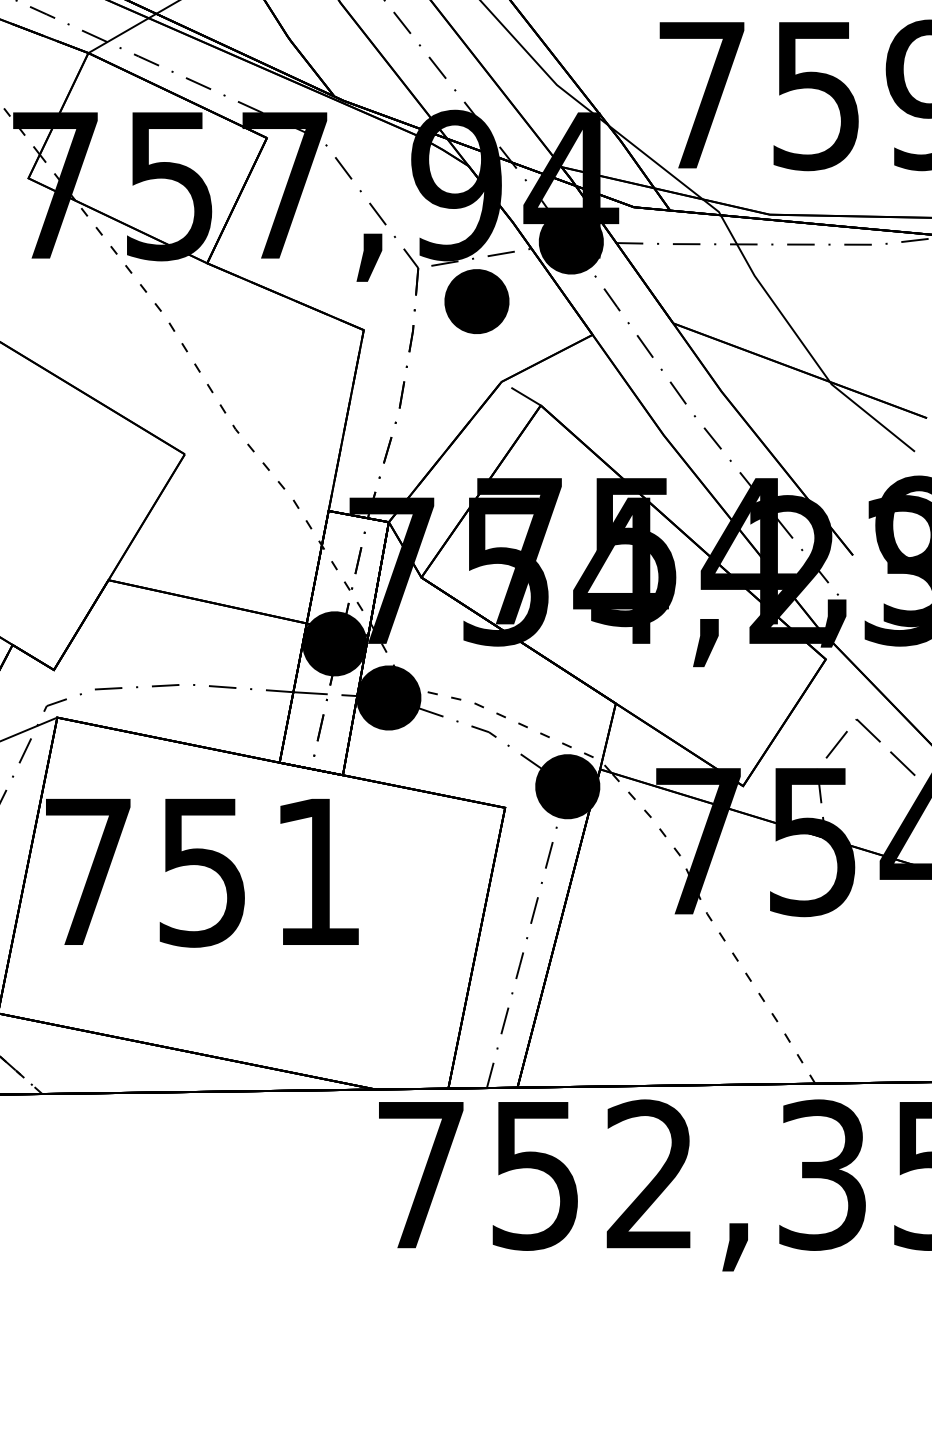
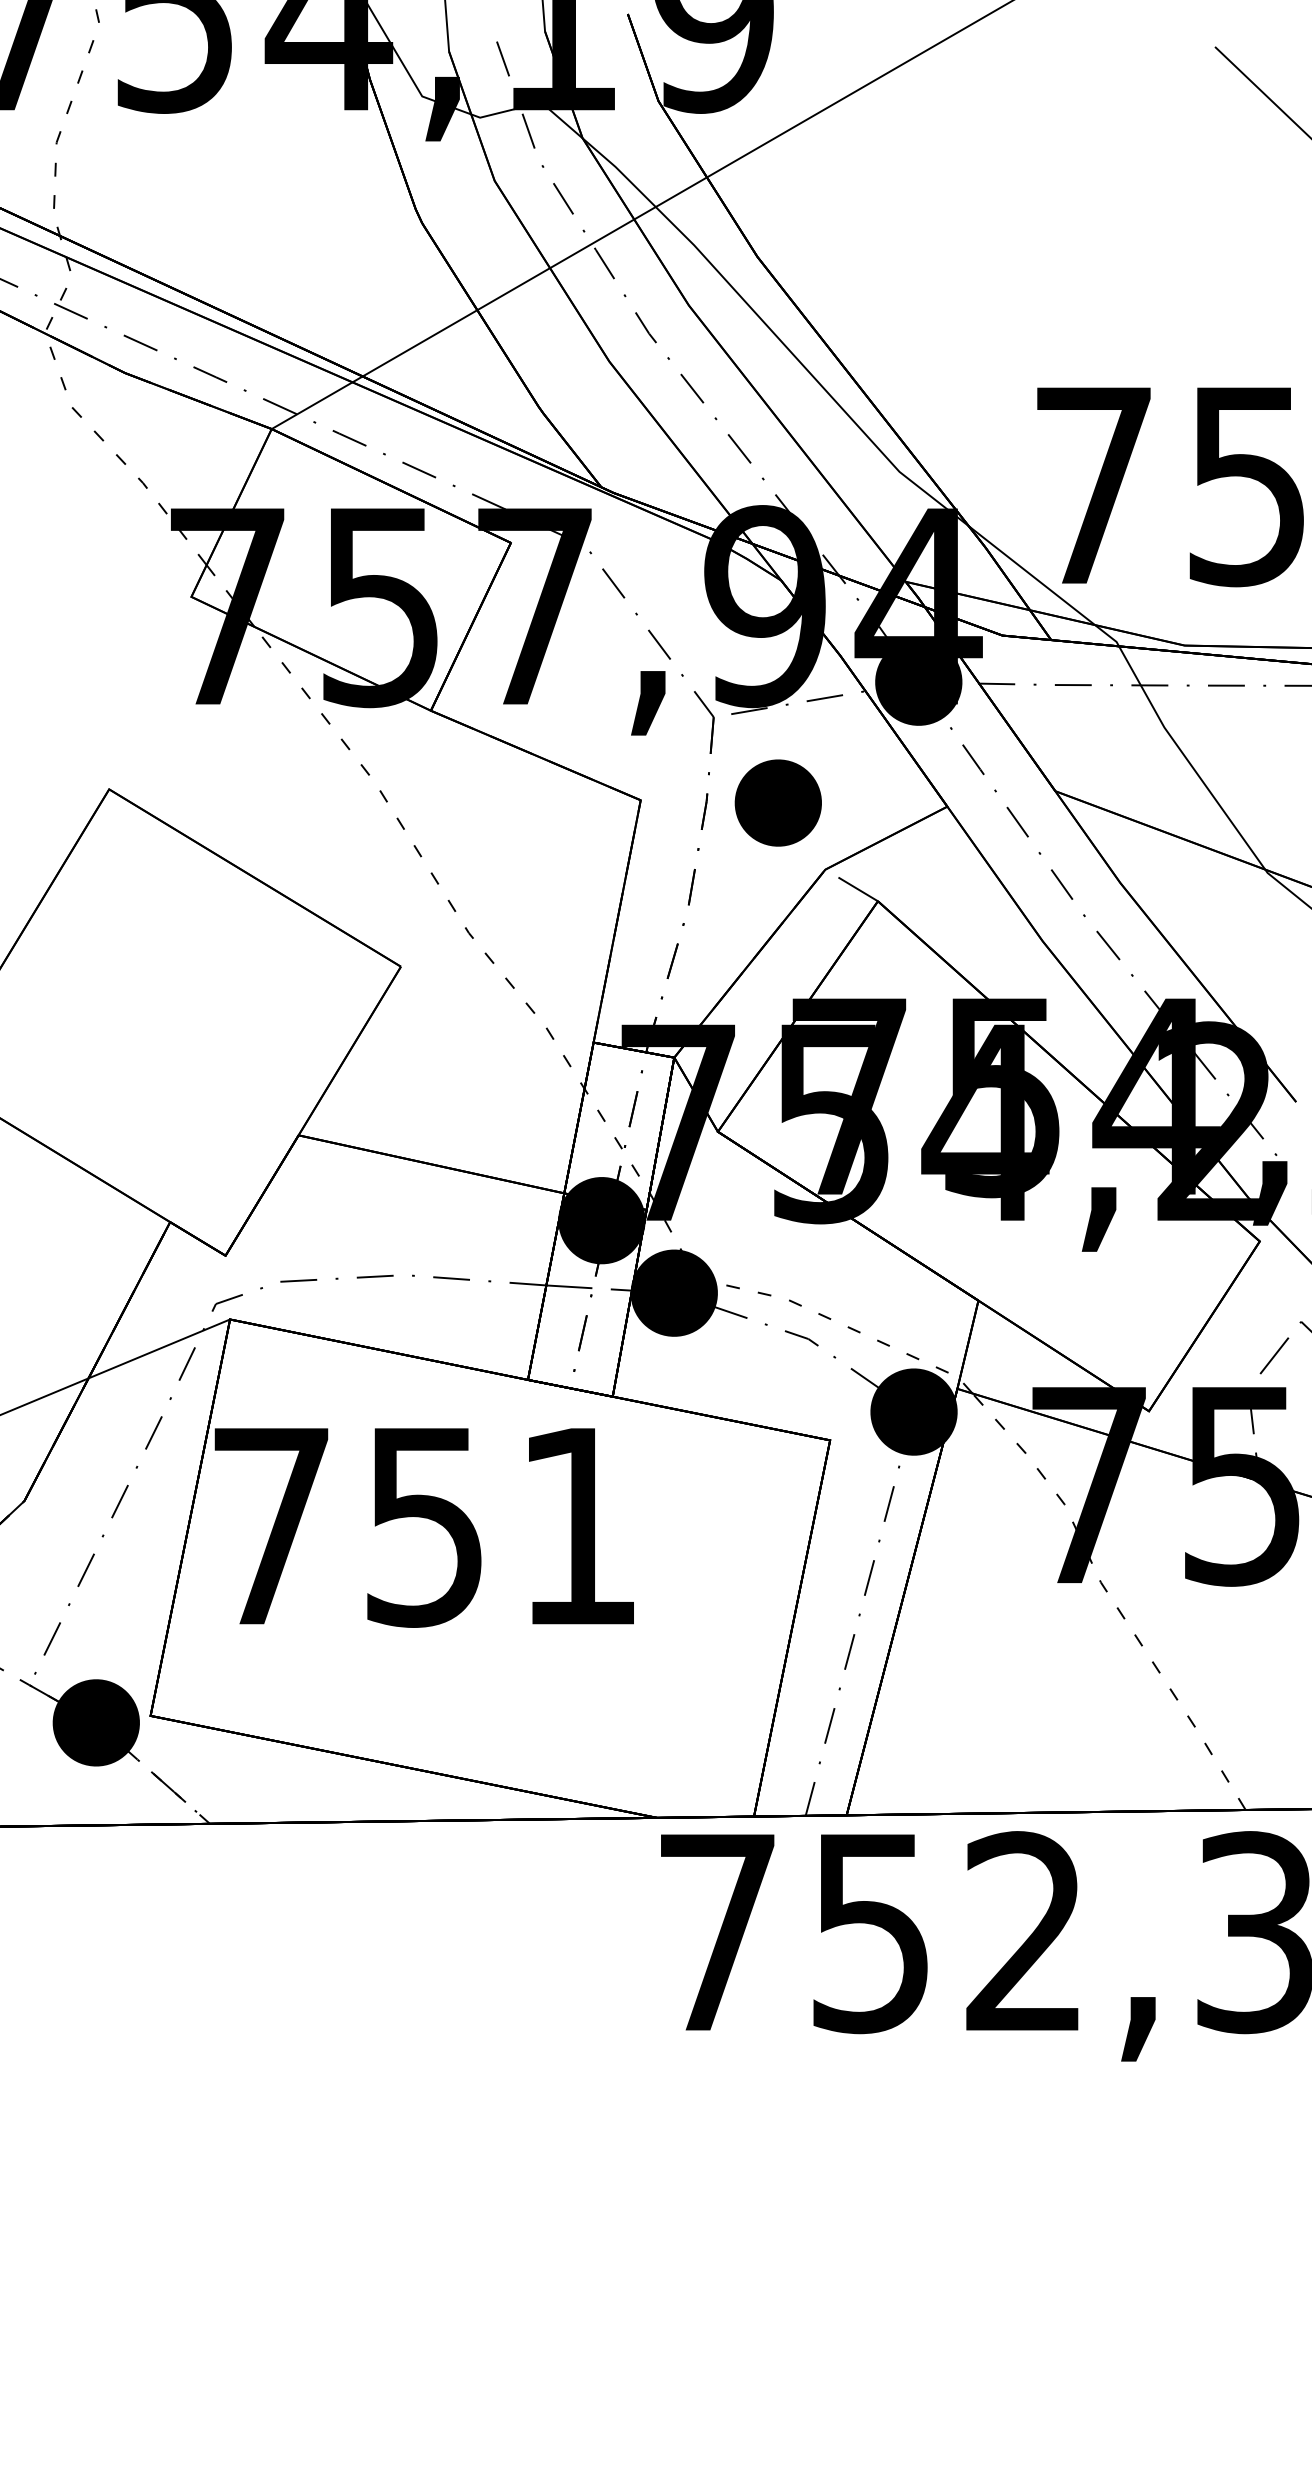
part: (476, 301) -> (777, 802), moved

